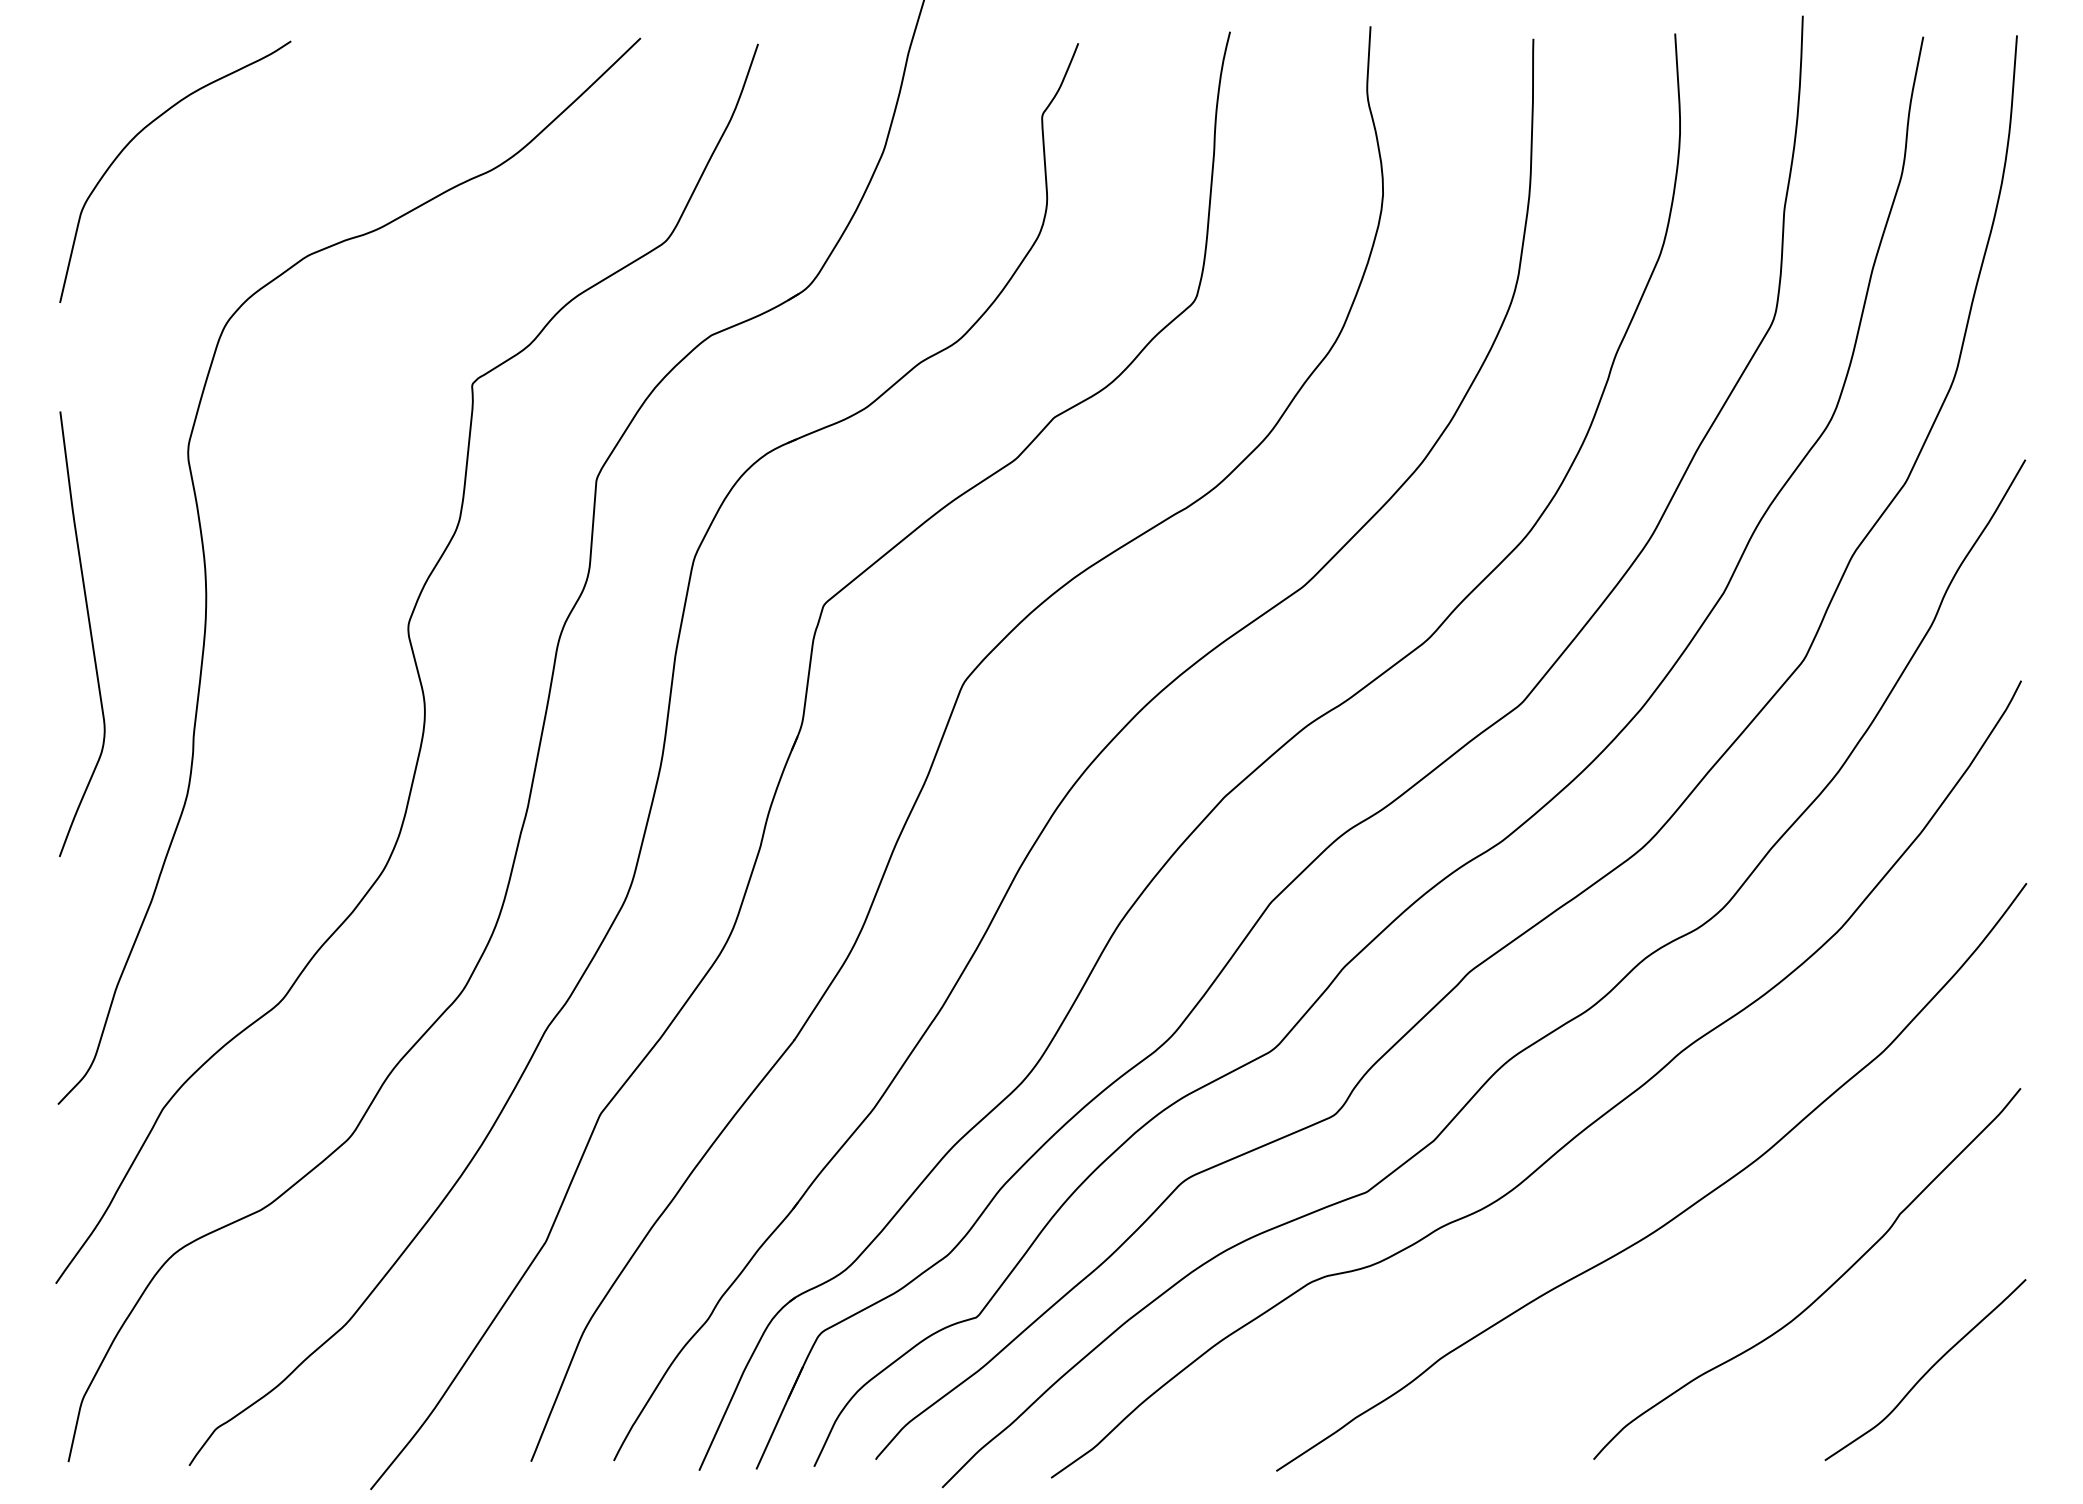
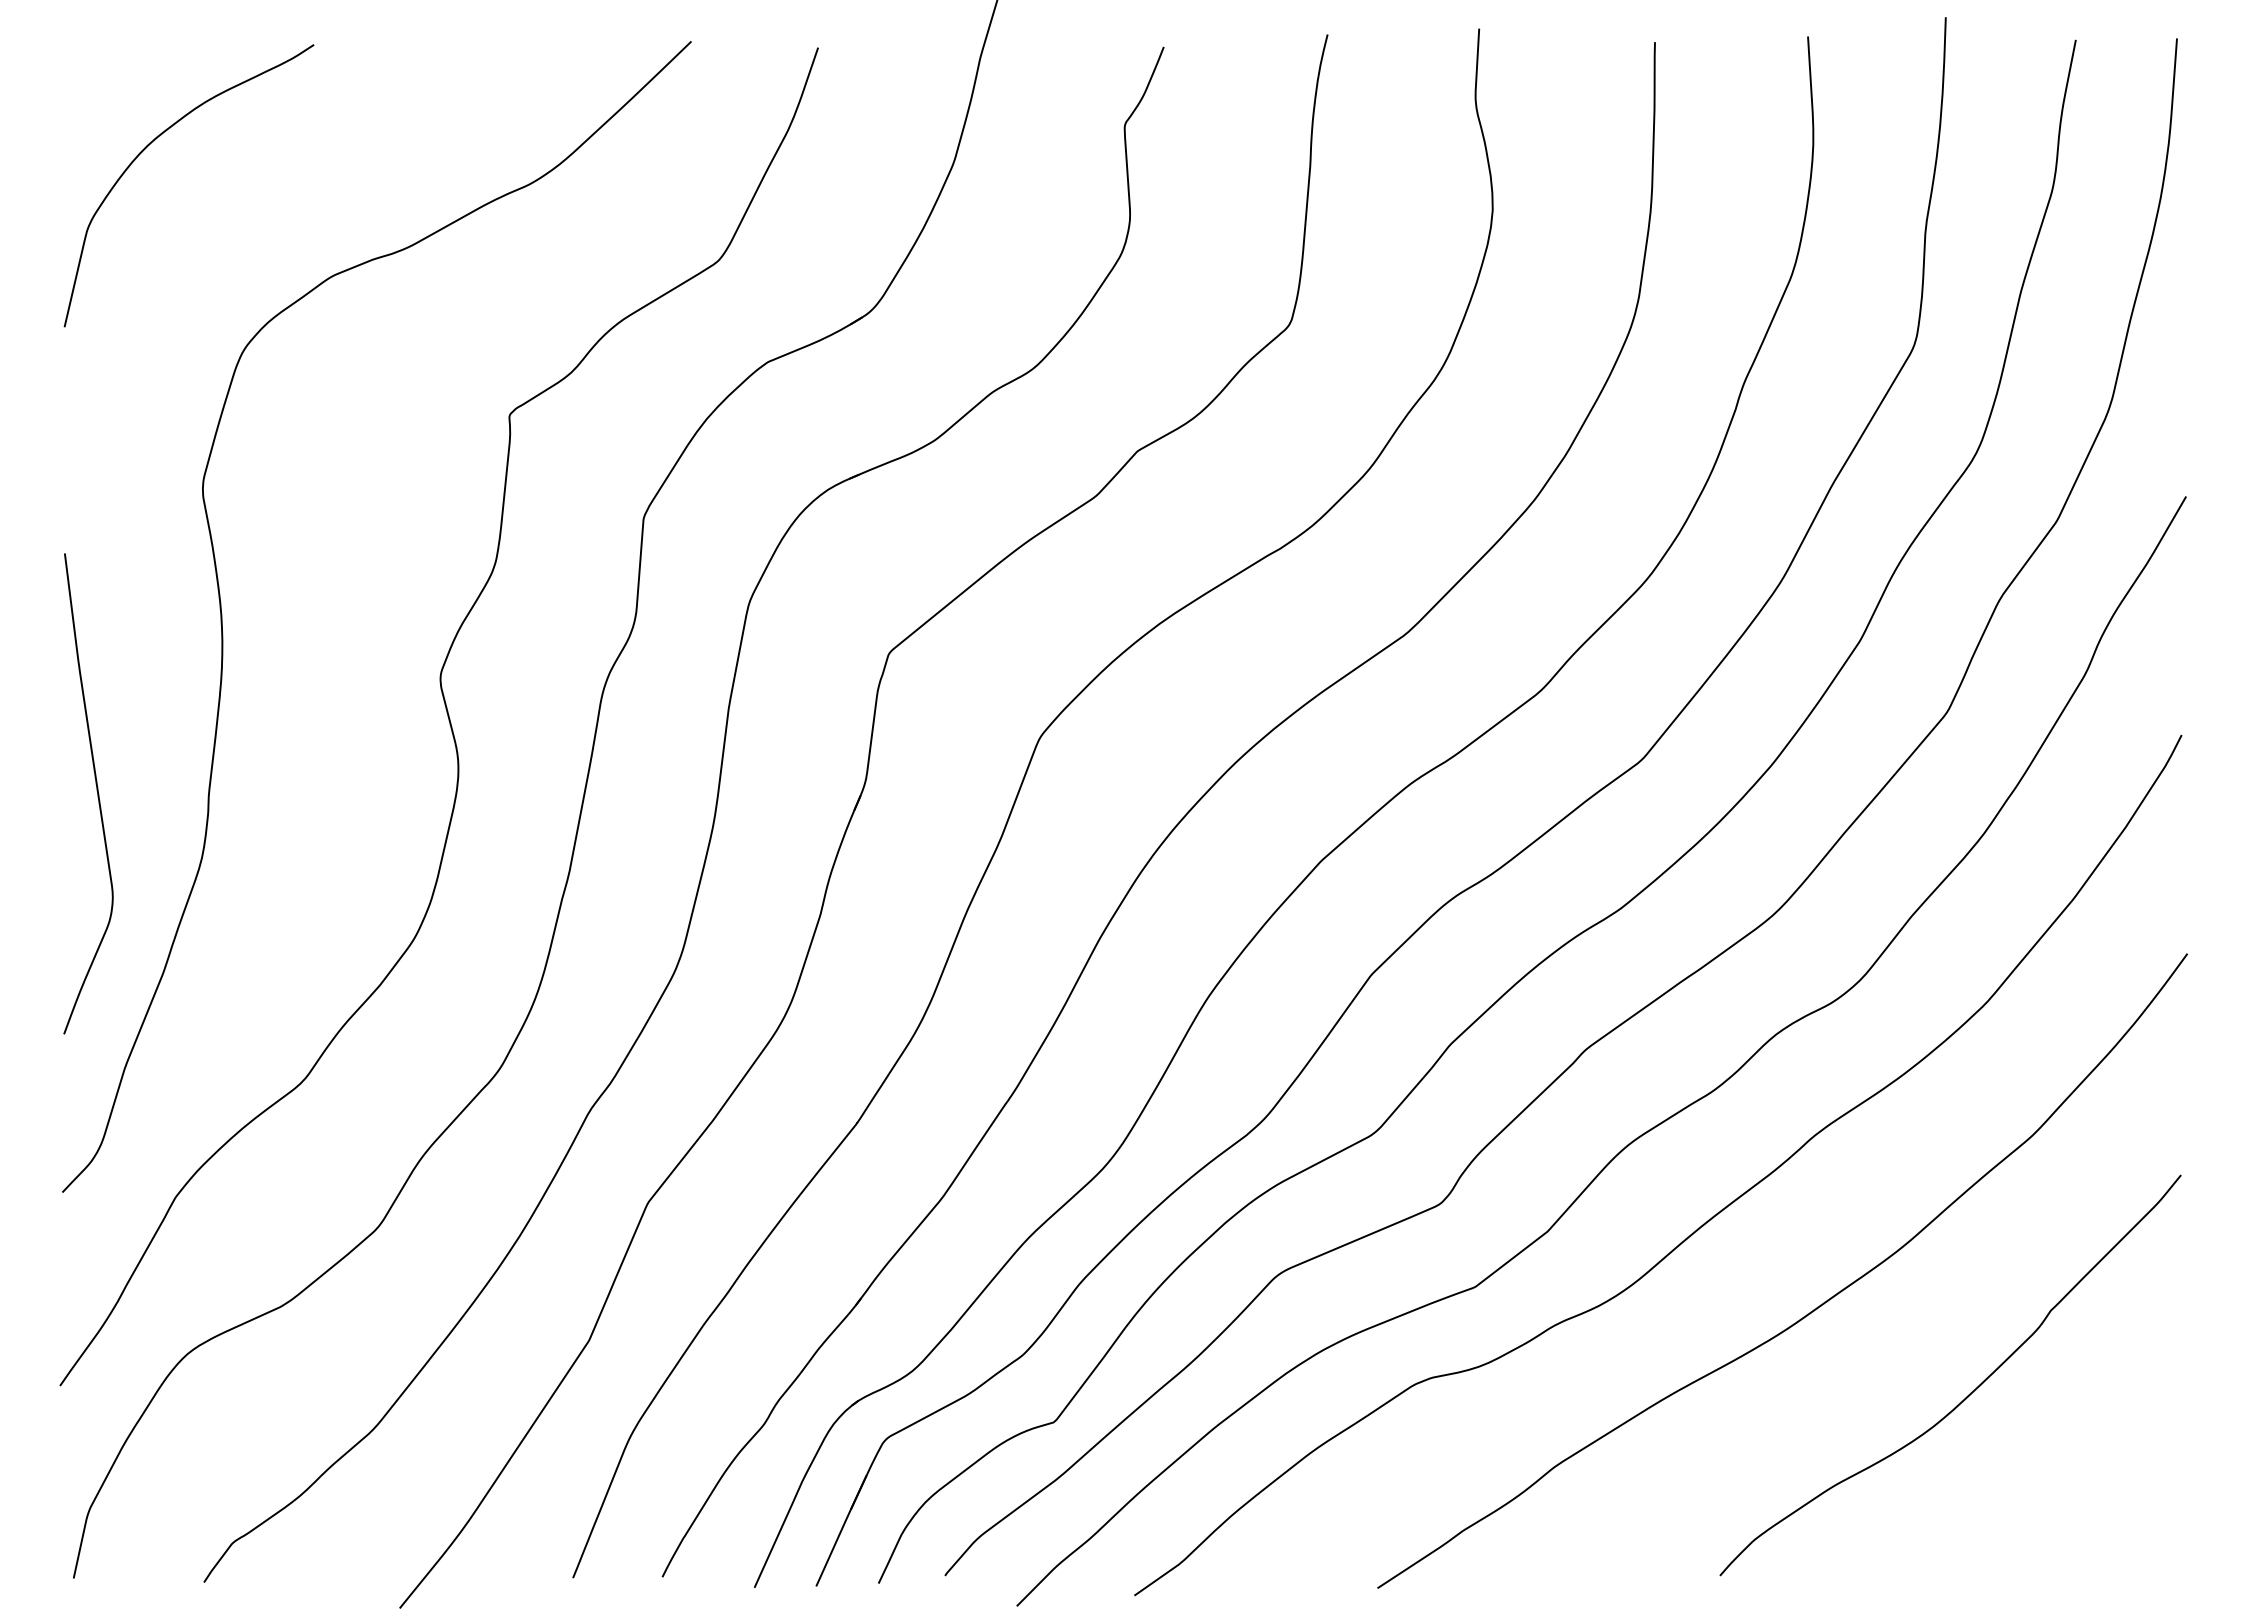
curve: (89, 631) -> (96, 790), moved
curve: (1926, 1371) -> (2079, 1480), removed

